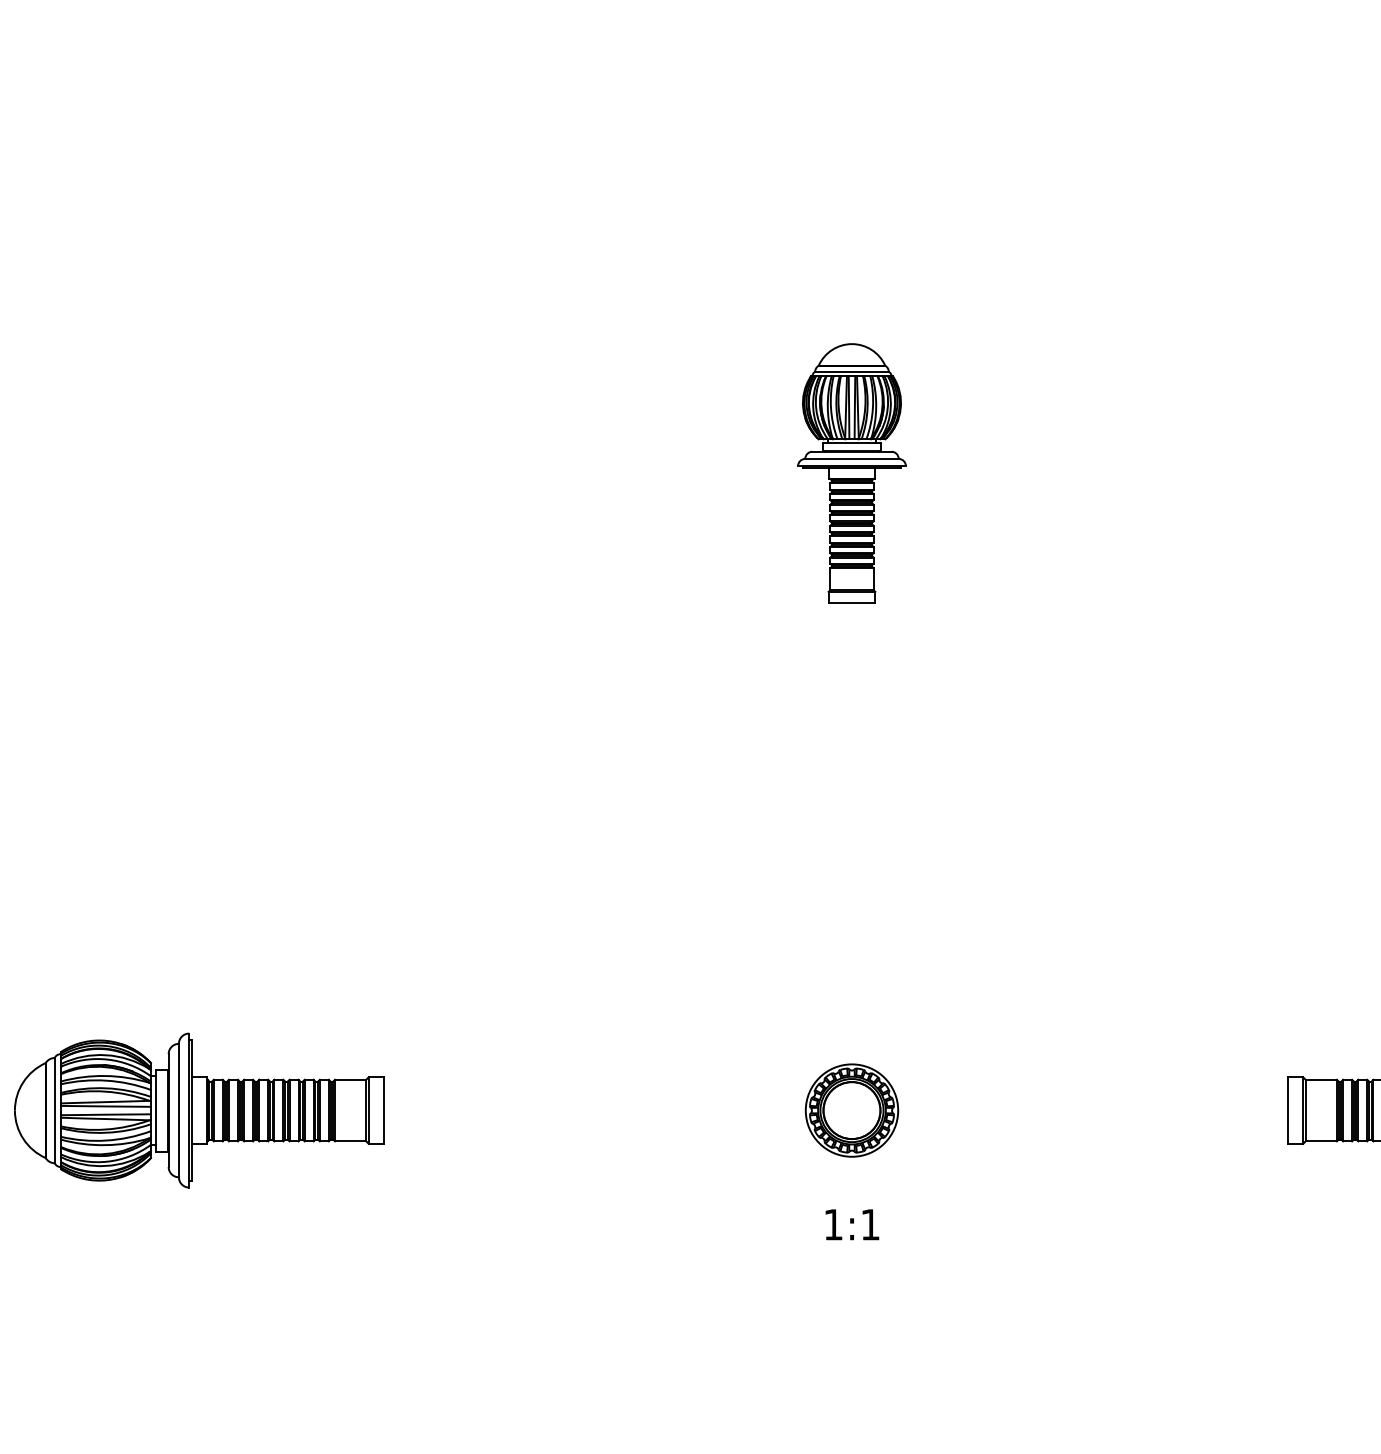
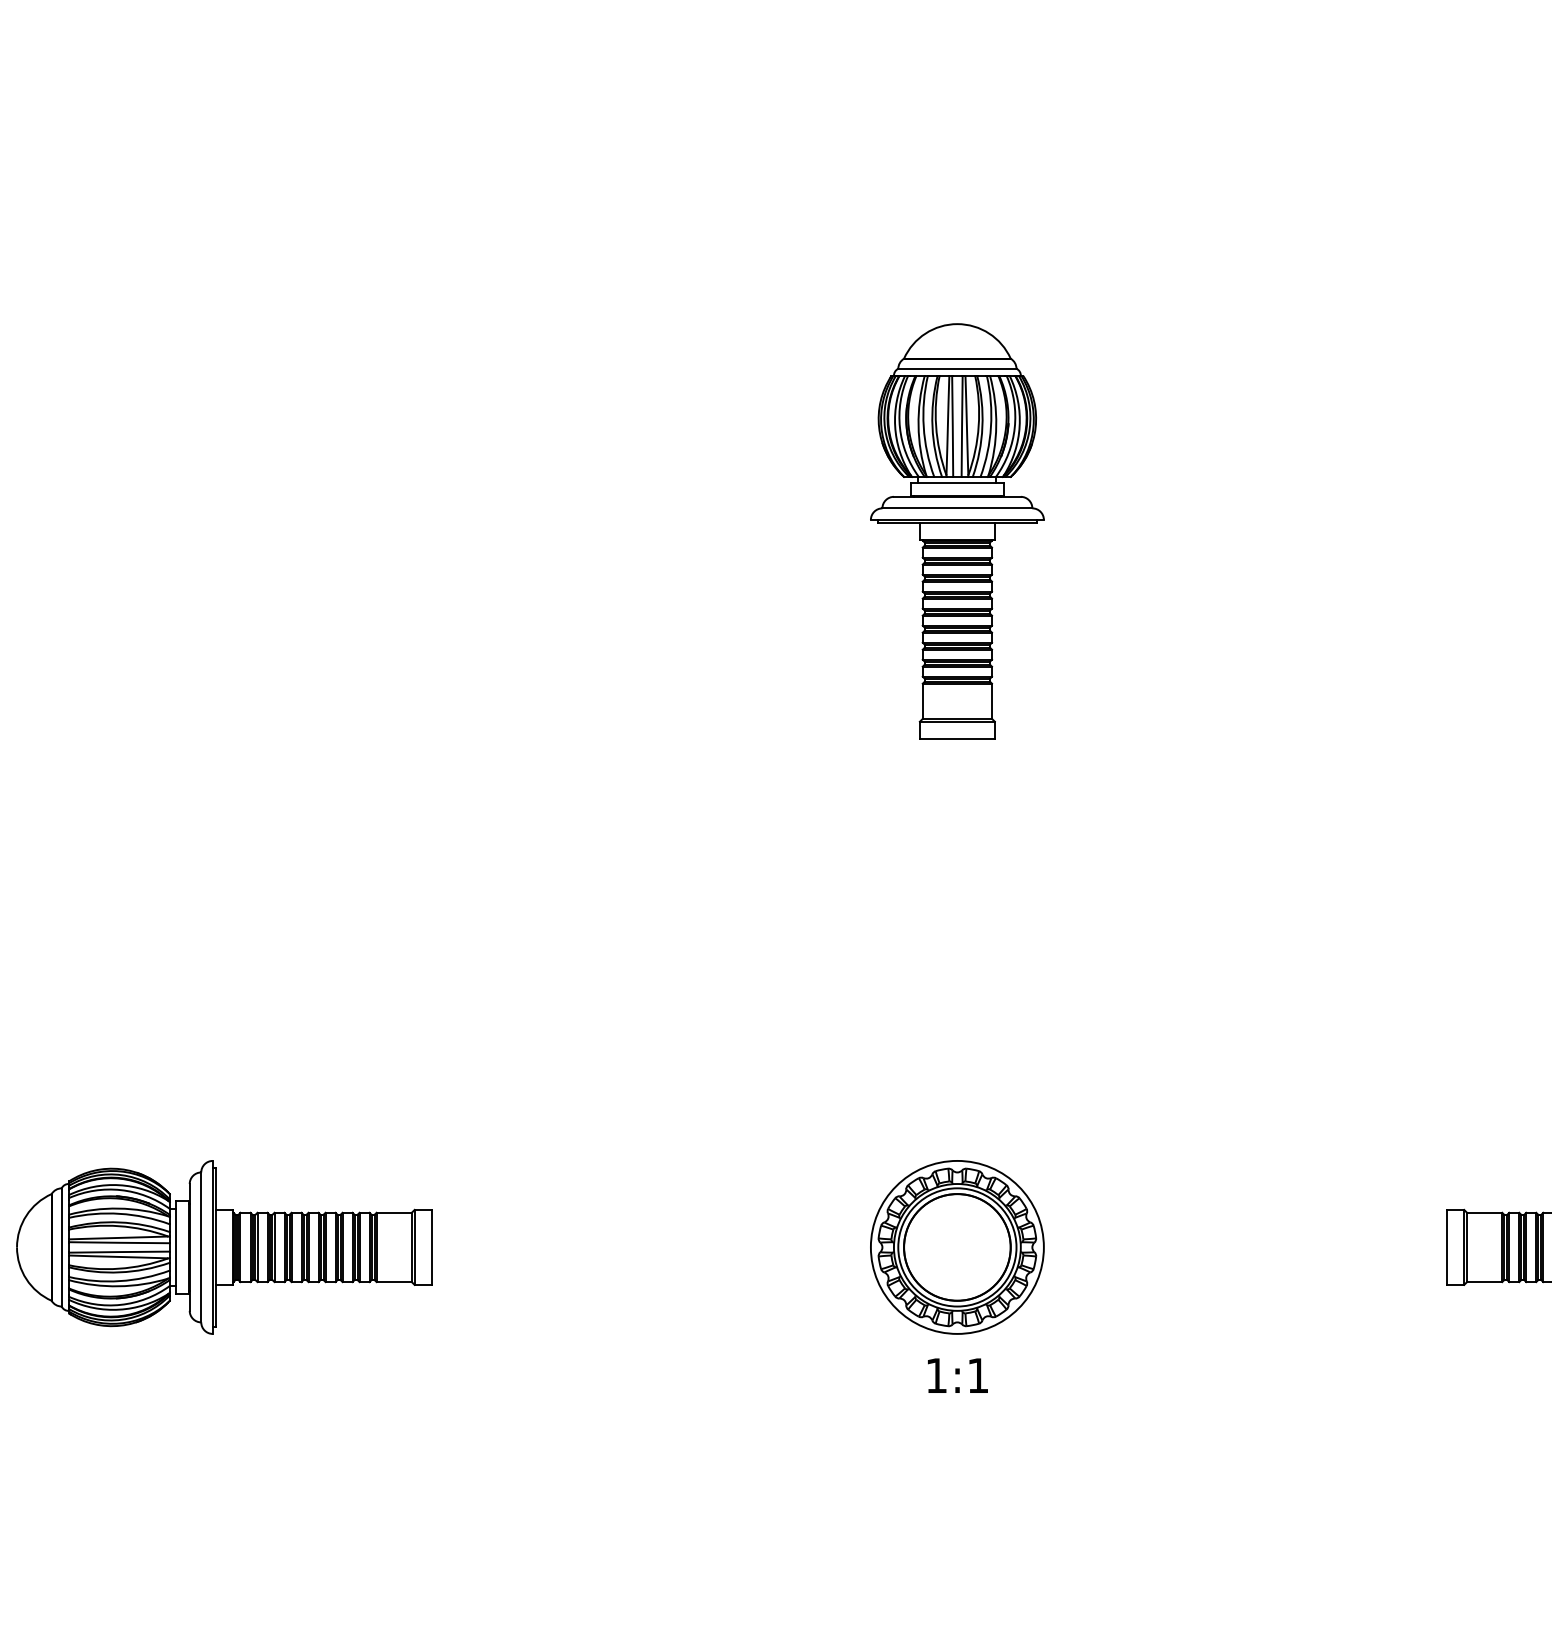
part: (852, 473) -> (957, 531), size x1.43
part: (852, 1110) -> (957, 1247), size x1.67

